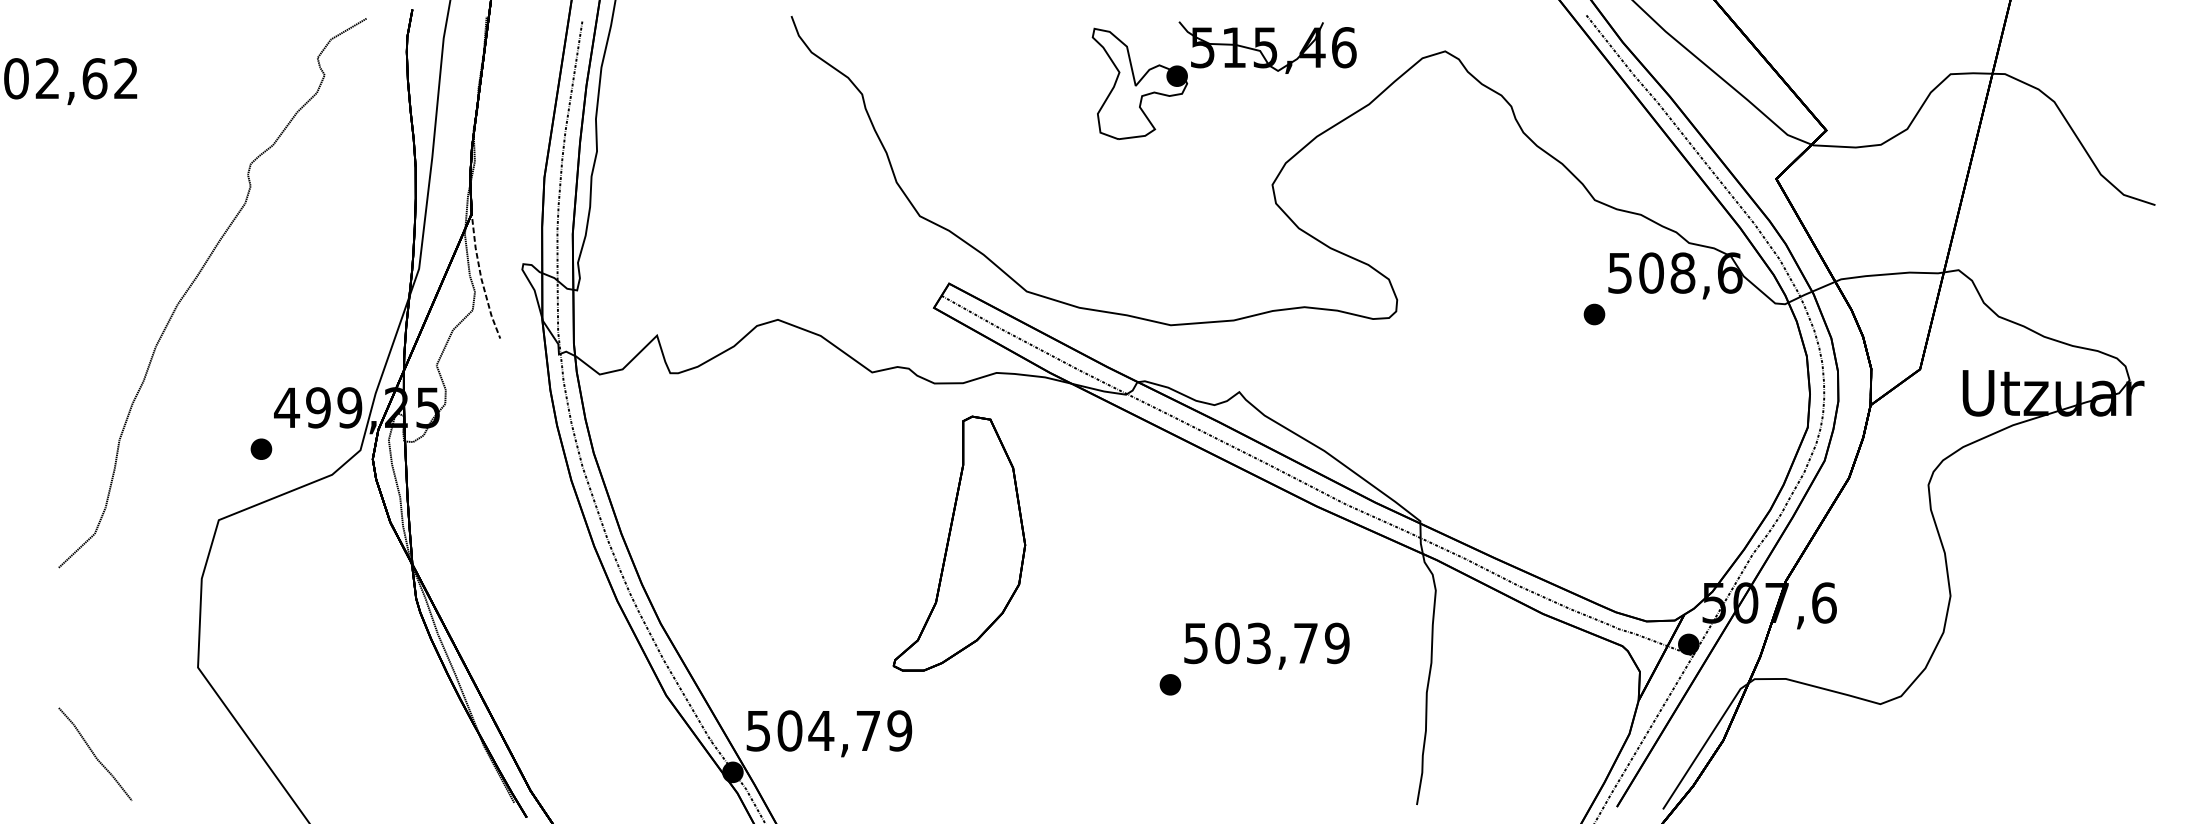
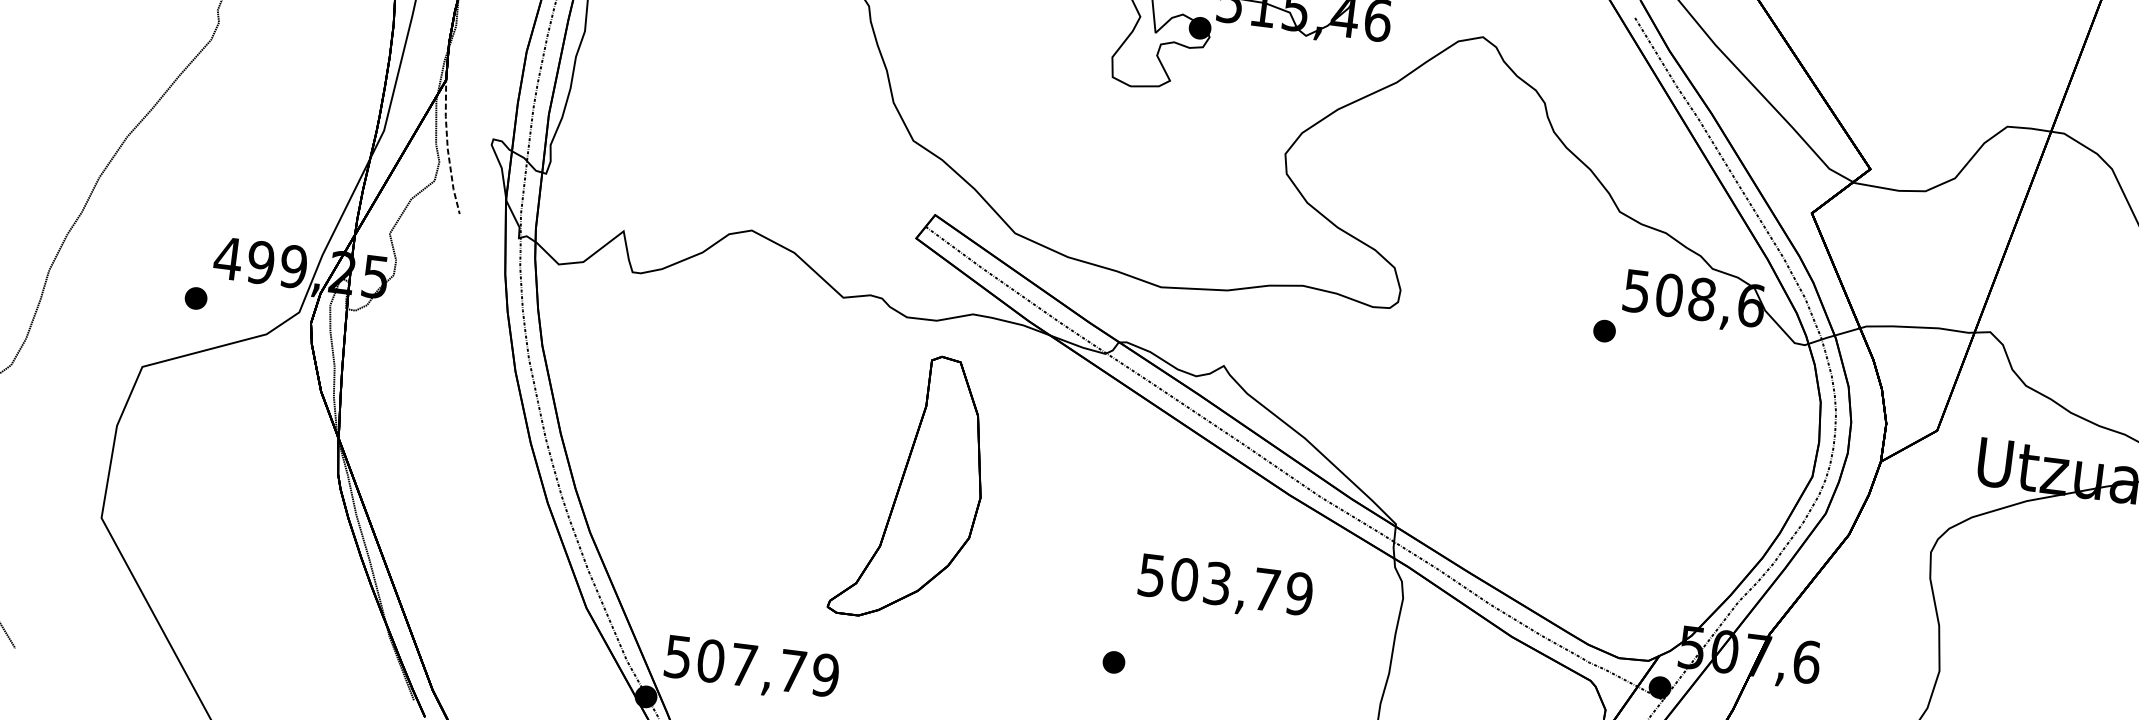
text: (1266, 645) -> (1225, 586), moved
text: (821, 730) -> (743, 664), 504,79 -> 507,79

